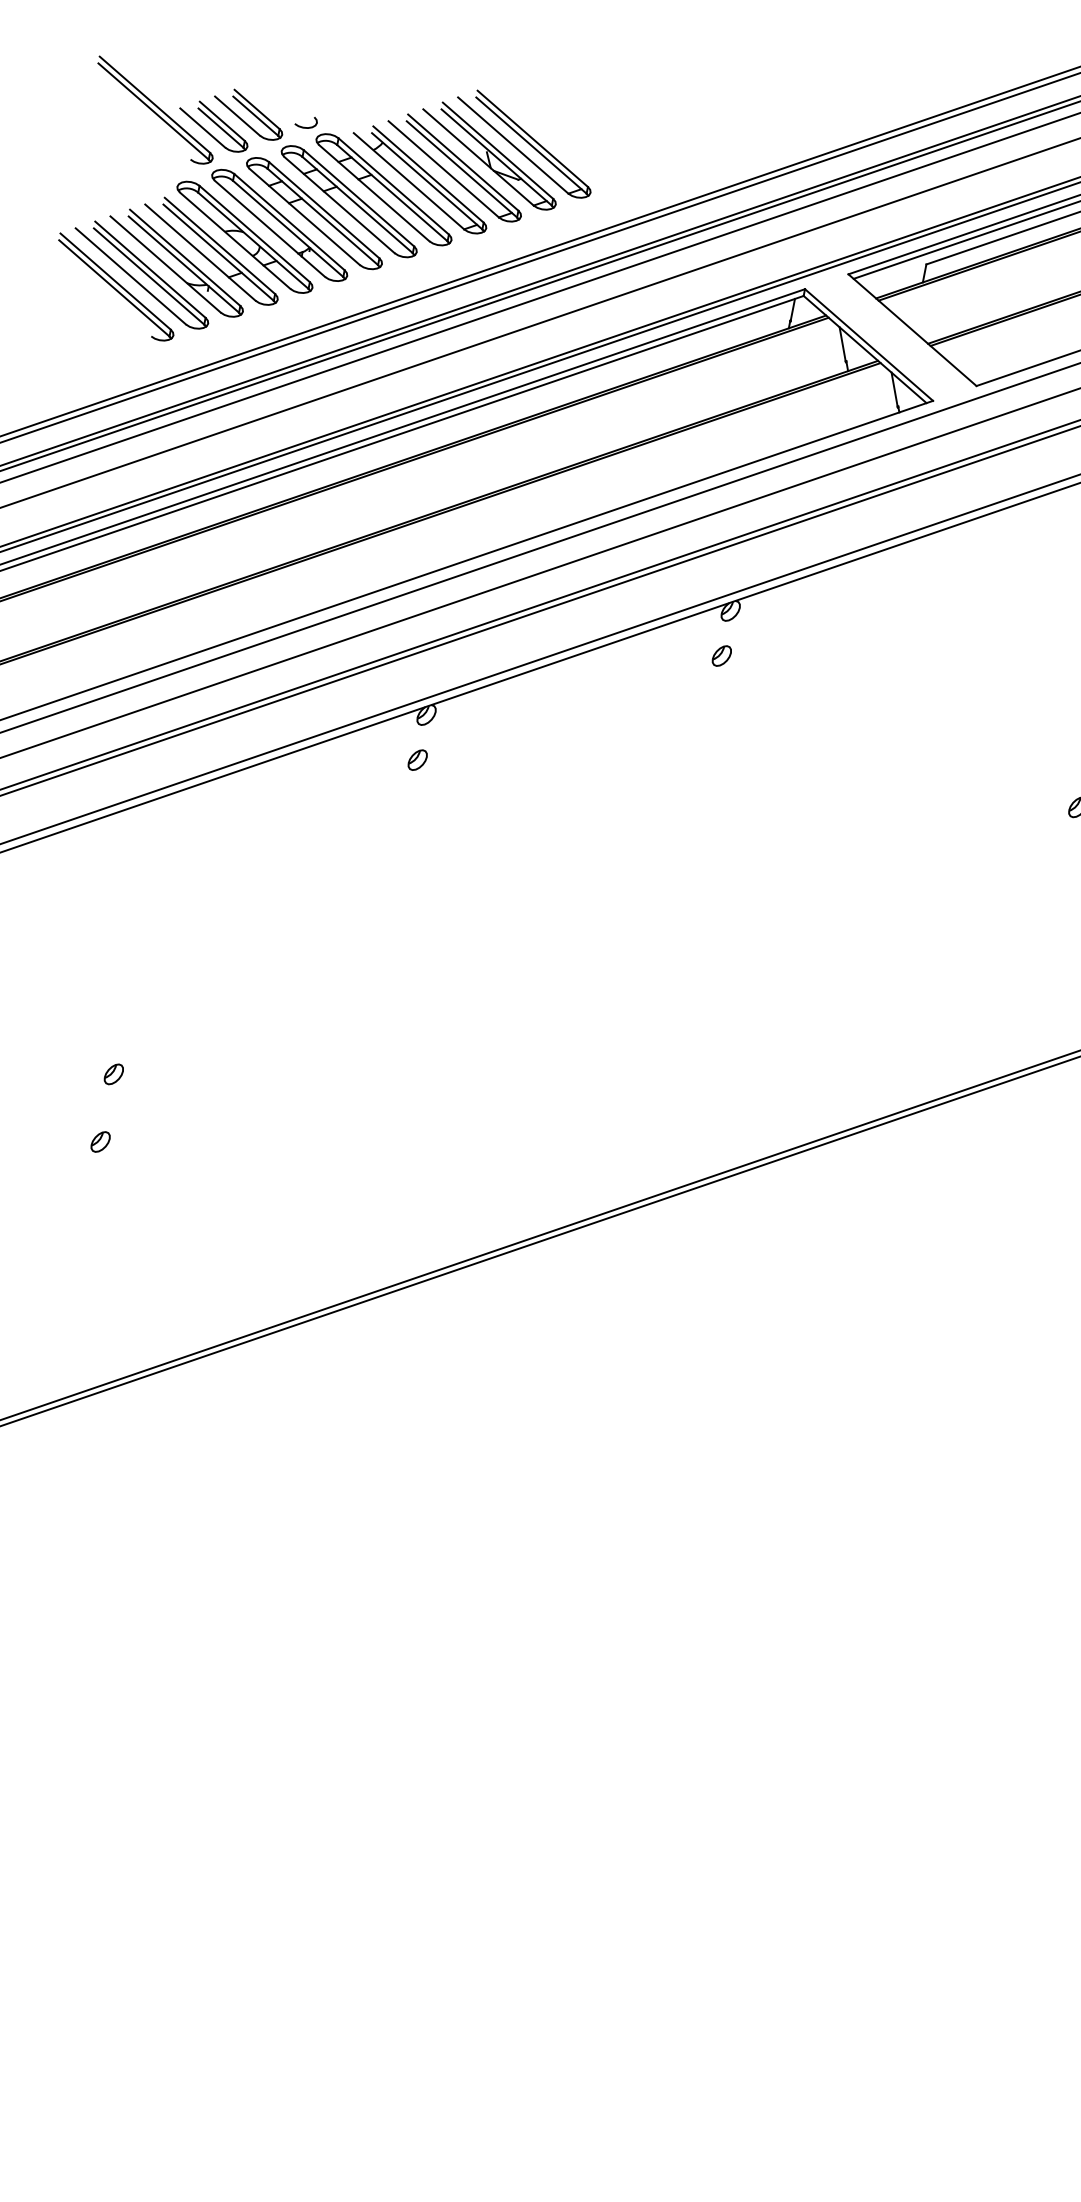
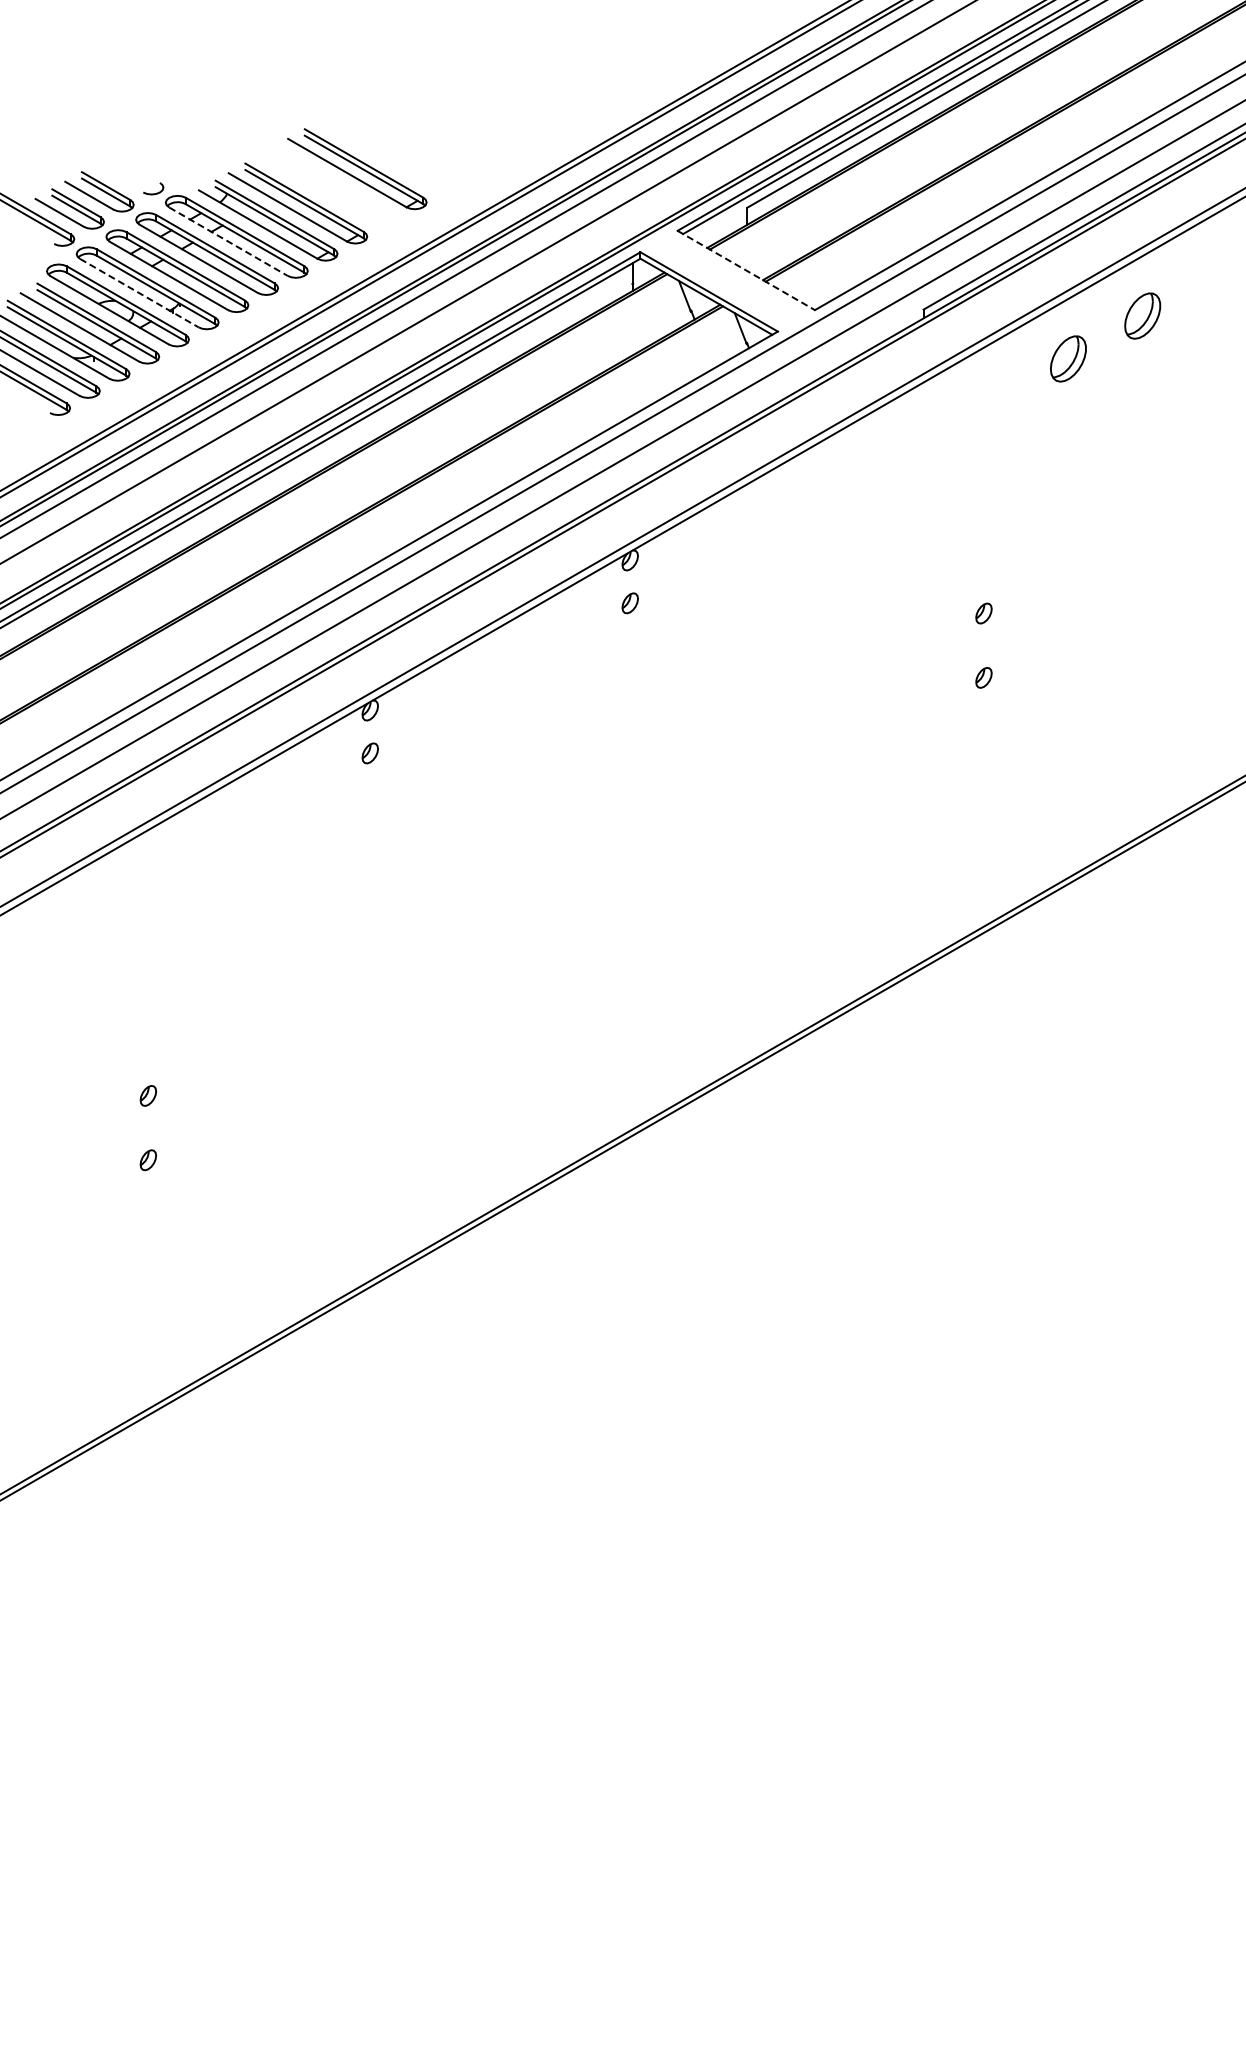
part: (489, 155) -> (327, 186), removed
line: (374, 192) -> (228, 241), solid -> dashed
line: (270, 229) -> (139, 293), solid -> dashed
line: (912, 330) -> (746, 270), solid -> dashed

